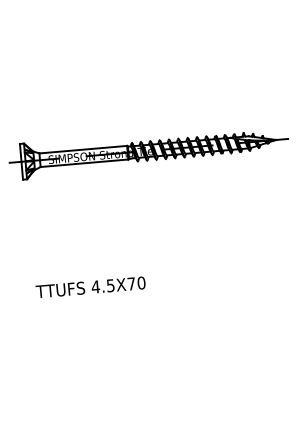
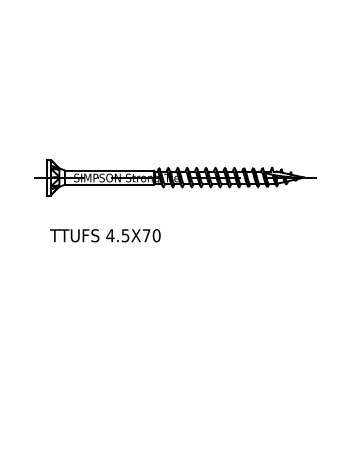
text: (90, 287) -> (105, 235), moved

